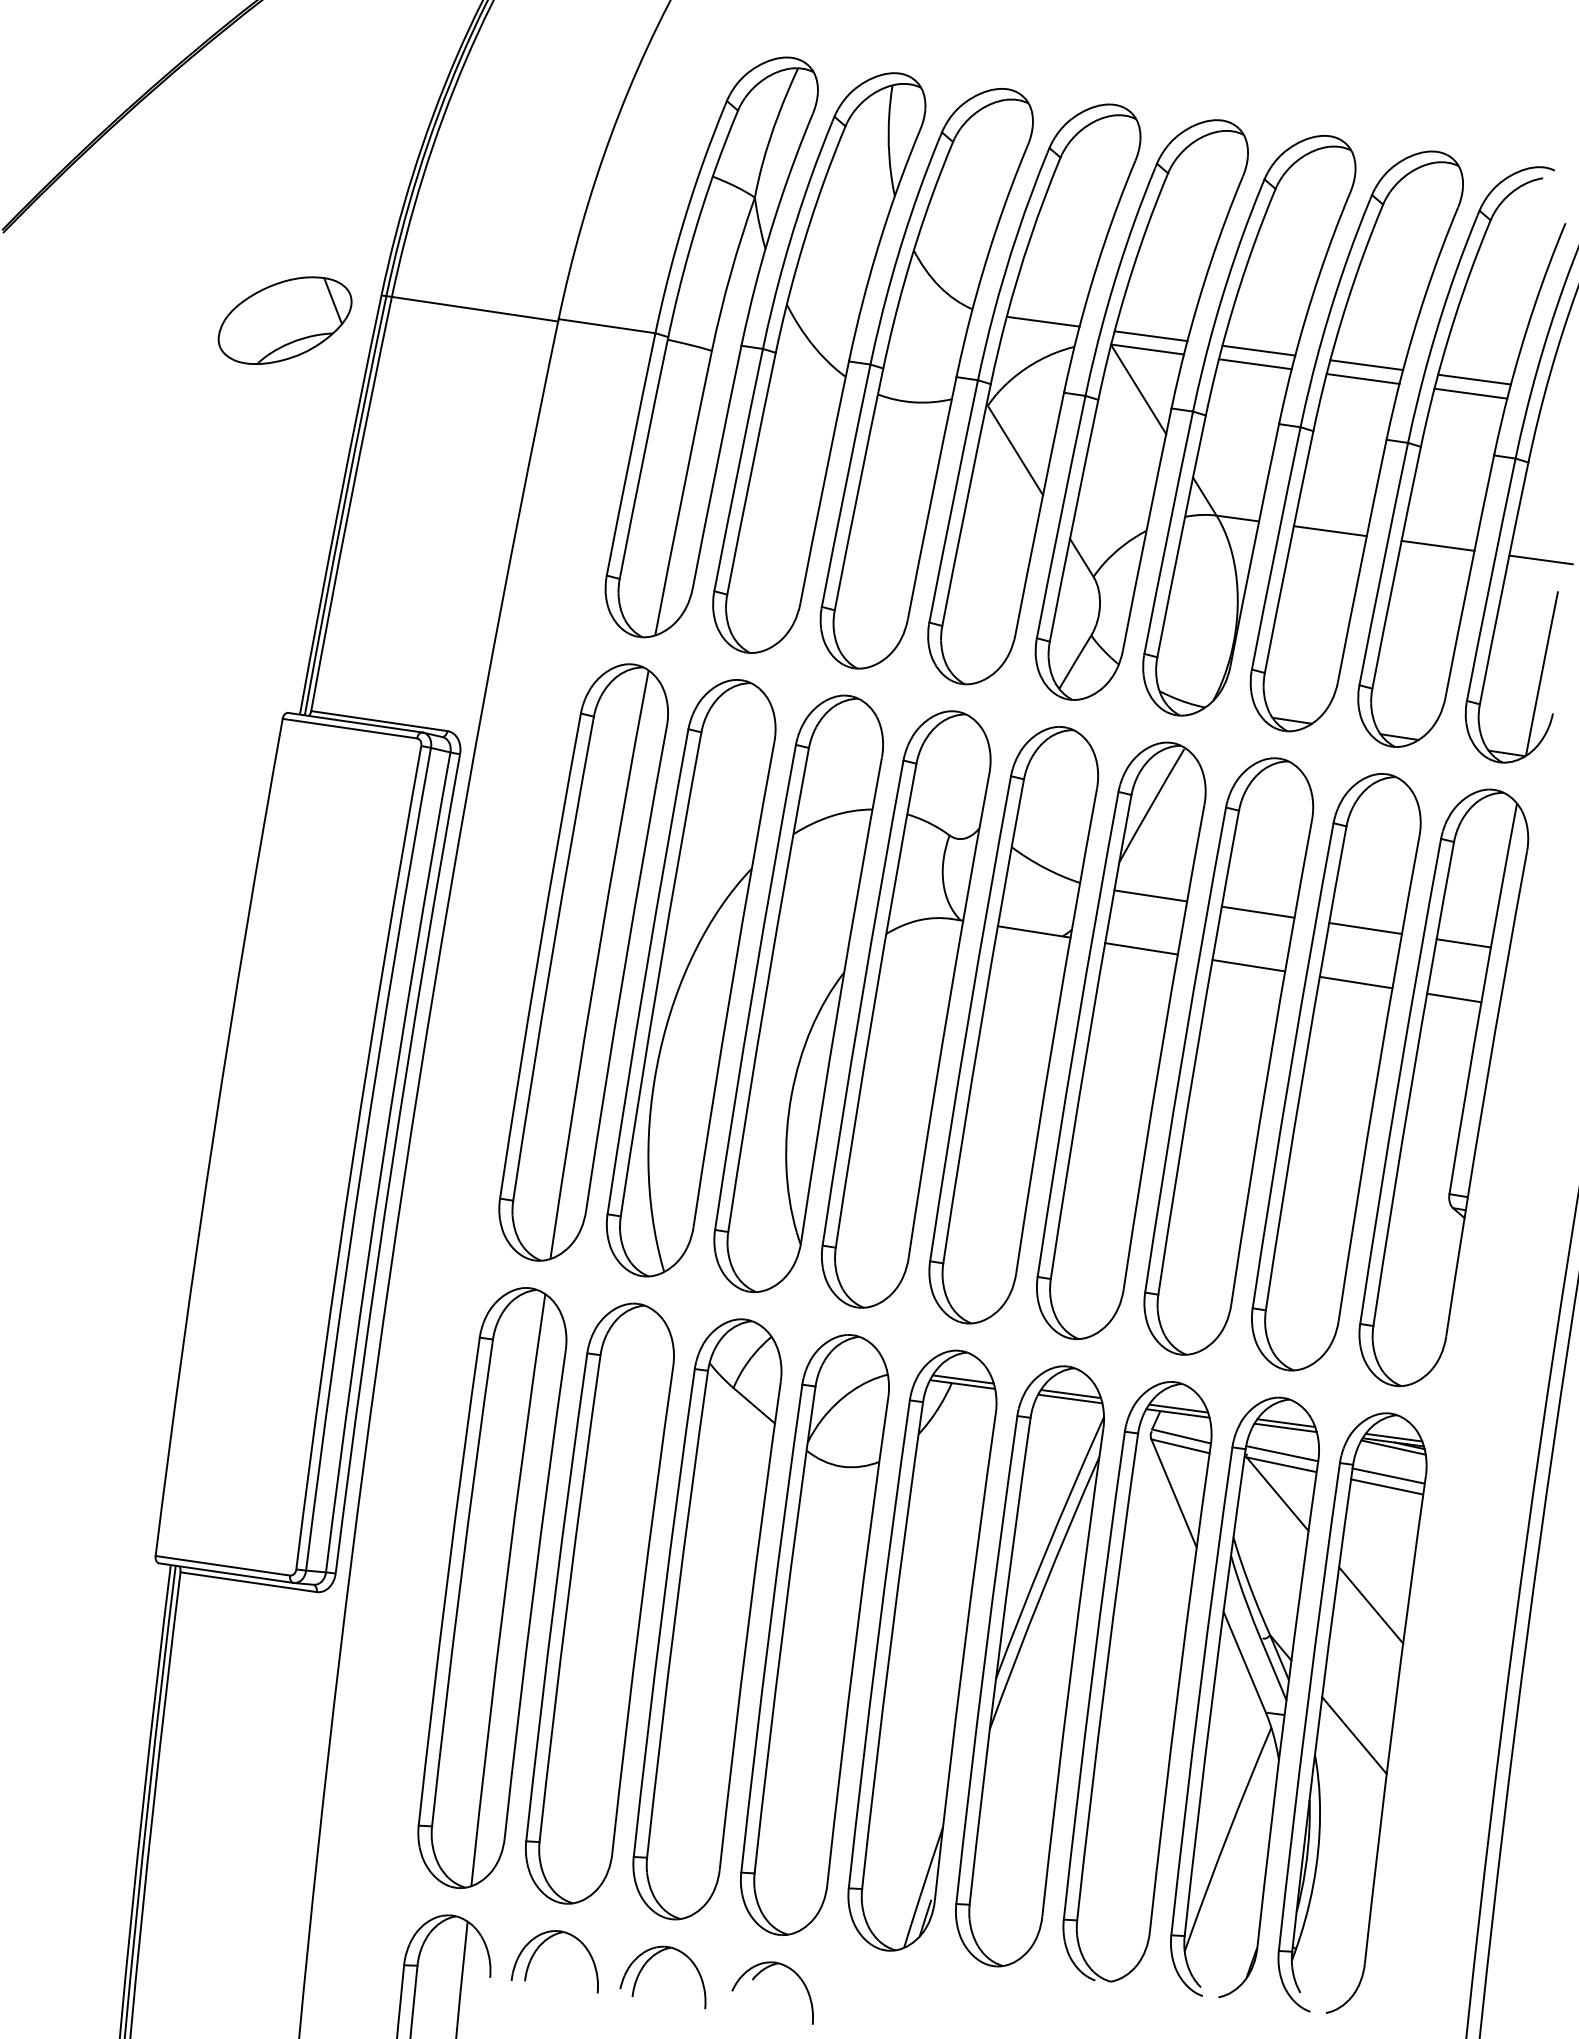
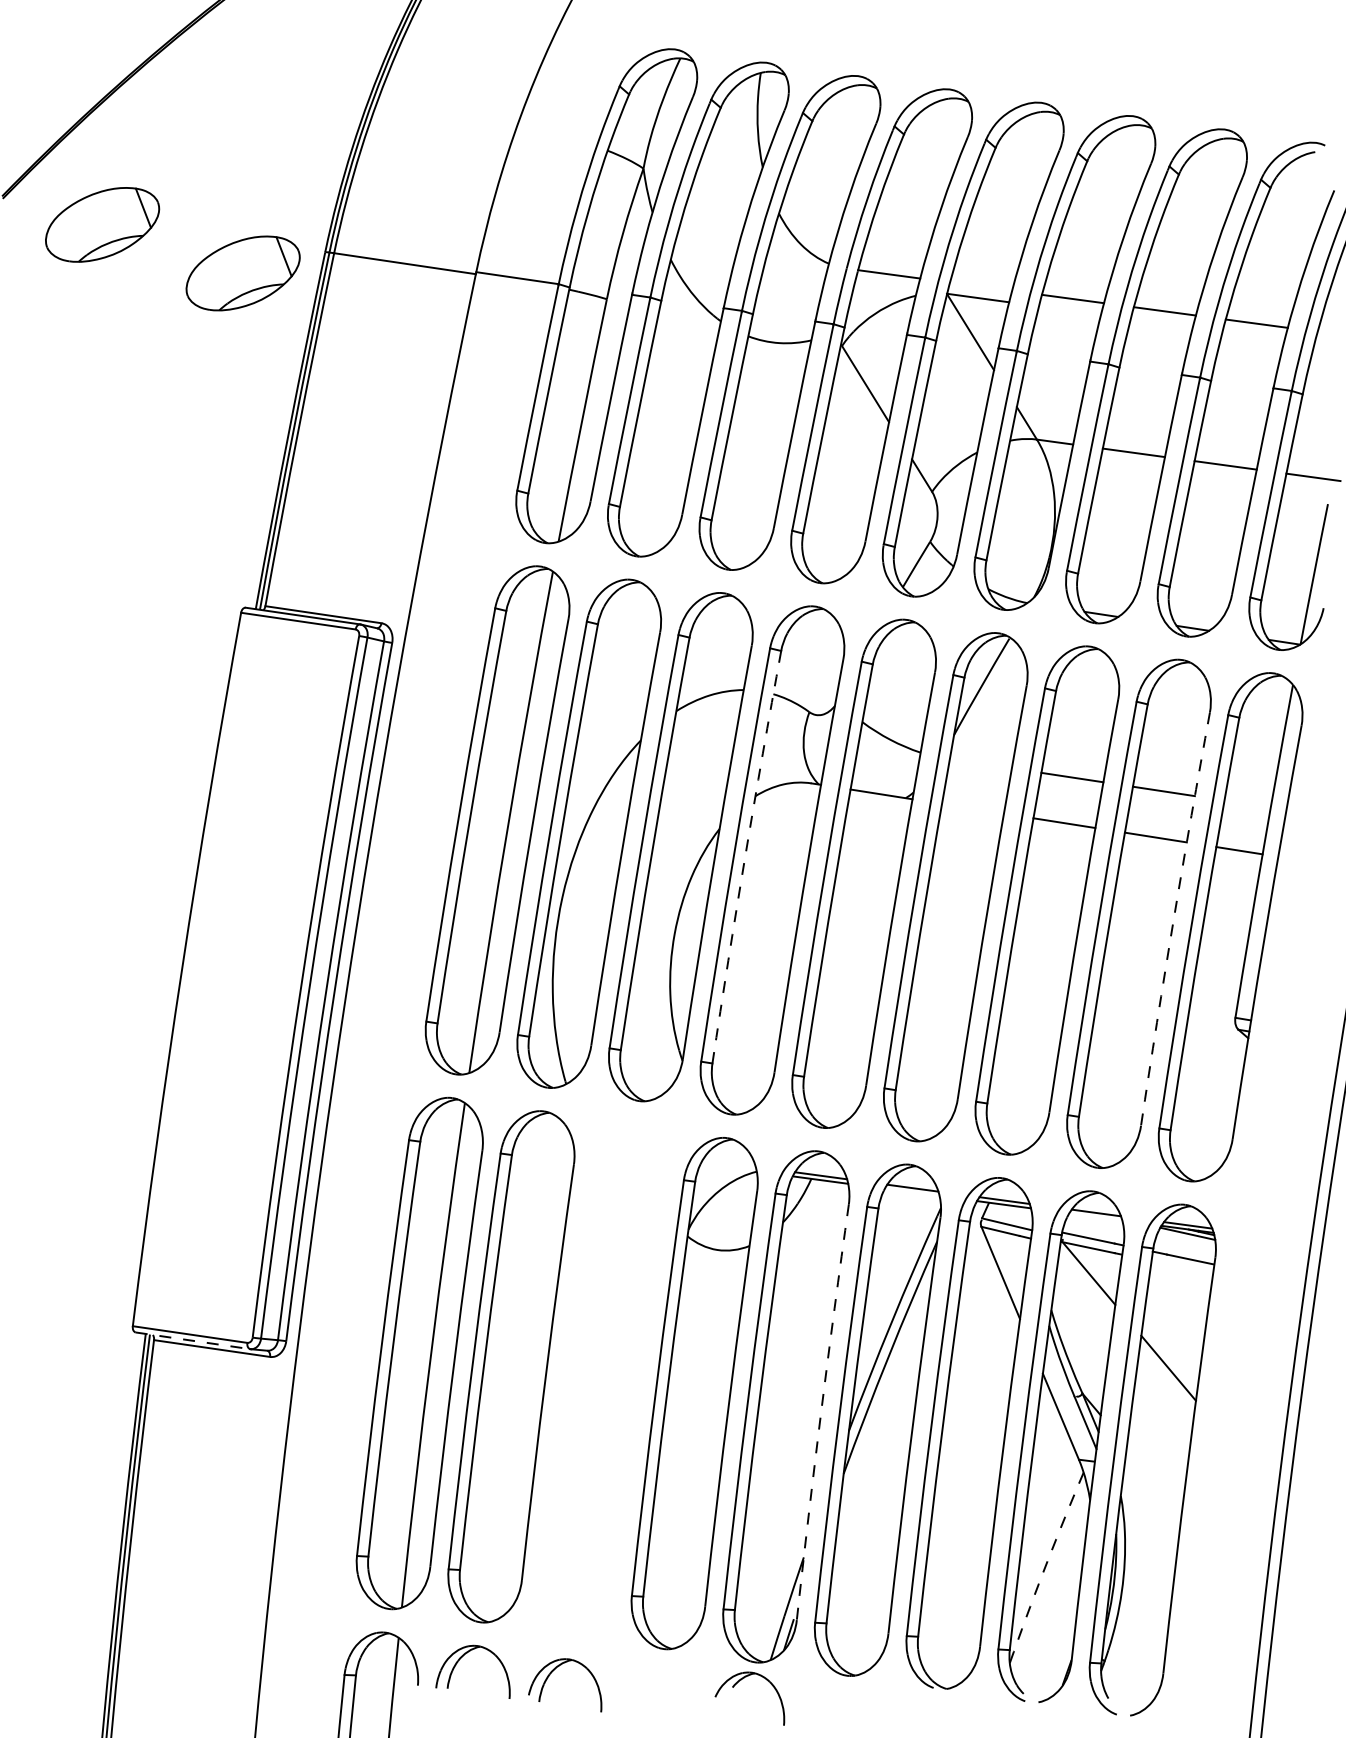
part: (119, 263) -> (102, 224), added
line: (1150, 336) -> (980, 286), removed
line: (1254, 364) -> (1069, 310), removed
line: (1362, 378) -> (1161, 322), removed
line: (1470, 393) -> (1253, 335), removed
line: (1150, 895) -> (980, 763), removed
line: (1463, 943) -> (1247, 804), removed
line: (1141, 948) -> (972, 808), removed
arc: (874, 1005) -> (745, 857), solid -> dashed
arc: (1377, 1077) -> (1174, 918), solid -> dashed
line: (1070, 1398) -> (912, 1191), removed
line: (1285, 1427) -> (1095, 1216), removed
line: (1386, 1486) -> (1181, 1266), removed
line: (226, 1573) -> (193, 1341), solid -> dashed
part: (707, 1619) -> (603, 1380), removed
arc: (963, 1656) -> (821, 1411), solid -> dashed
line: (1354, 1735) -> (1154, 1479), removed
arc: (1228, 1832) -> (1047, 1561), solid -> dashed
part: (759, 1974) -> (738, 1682), moved

